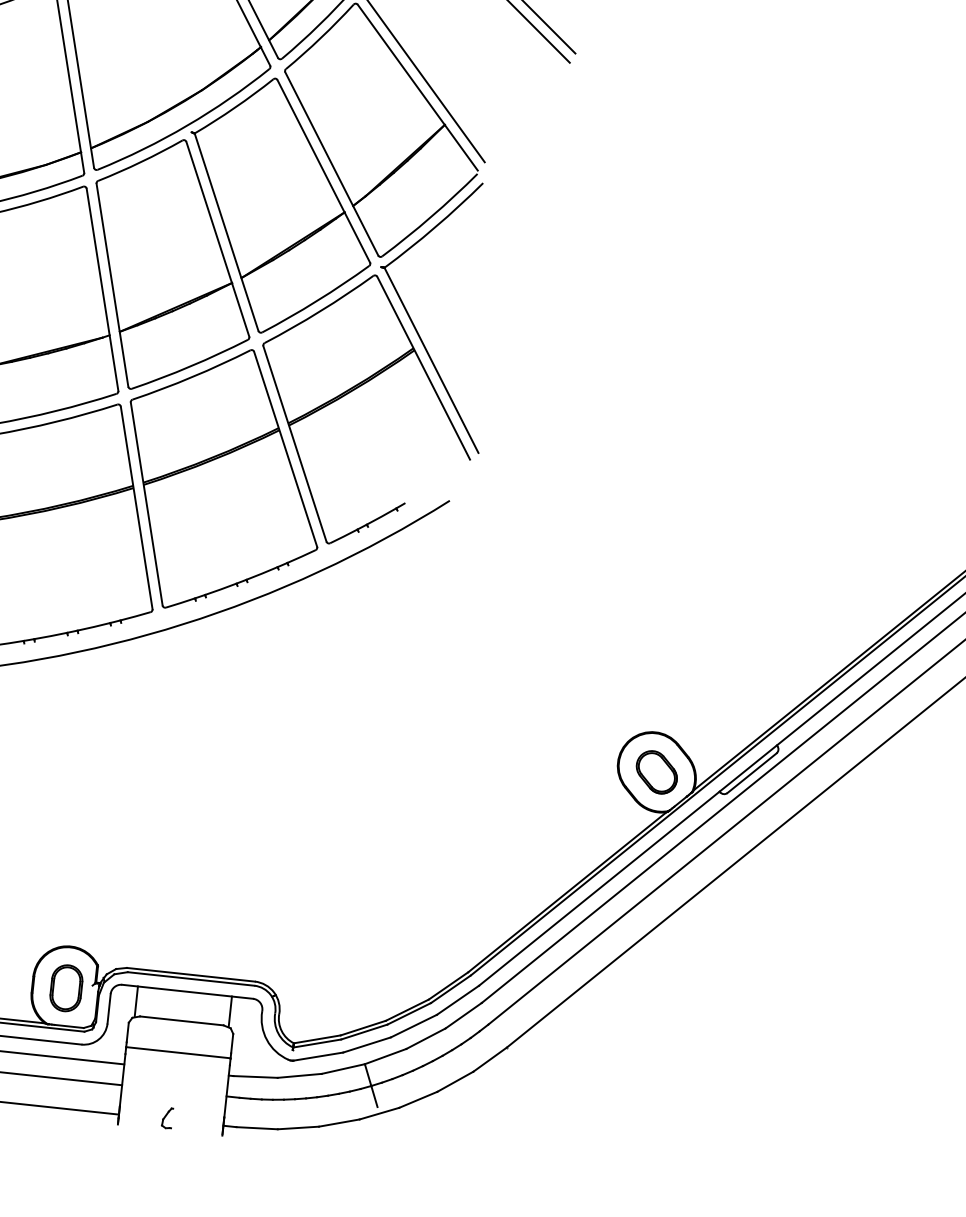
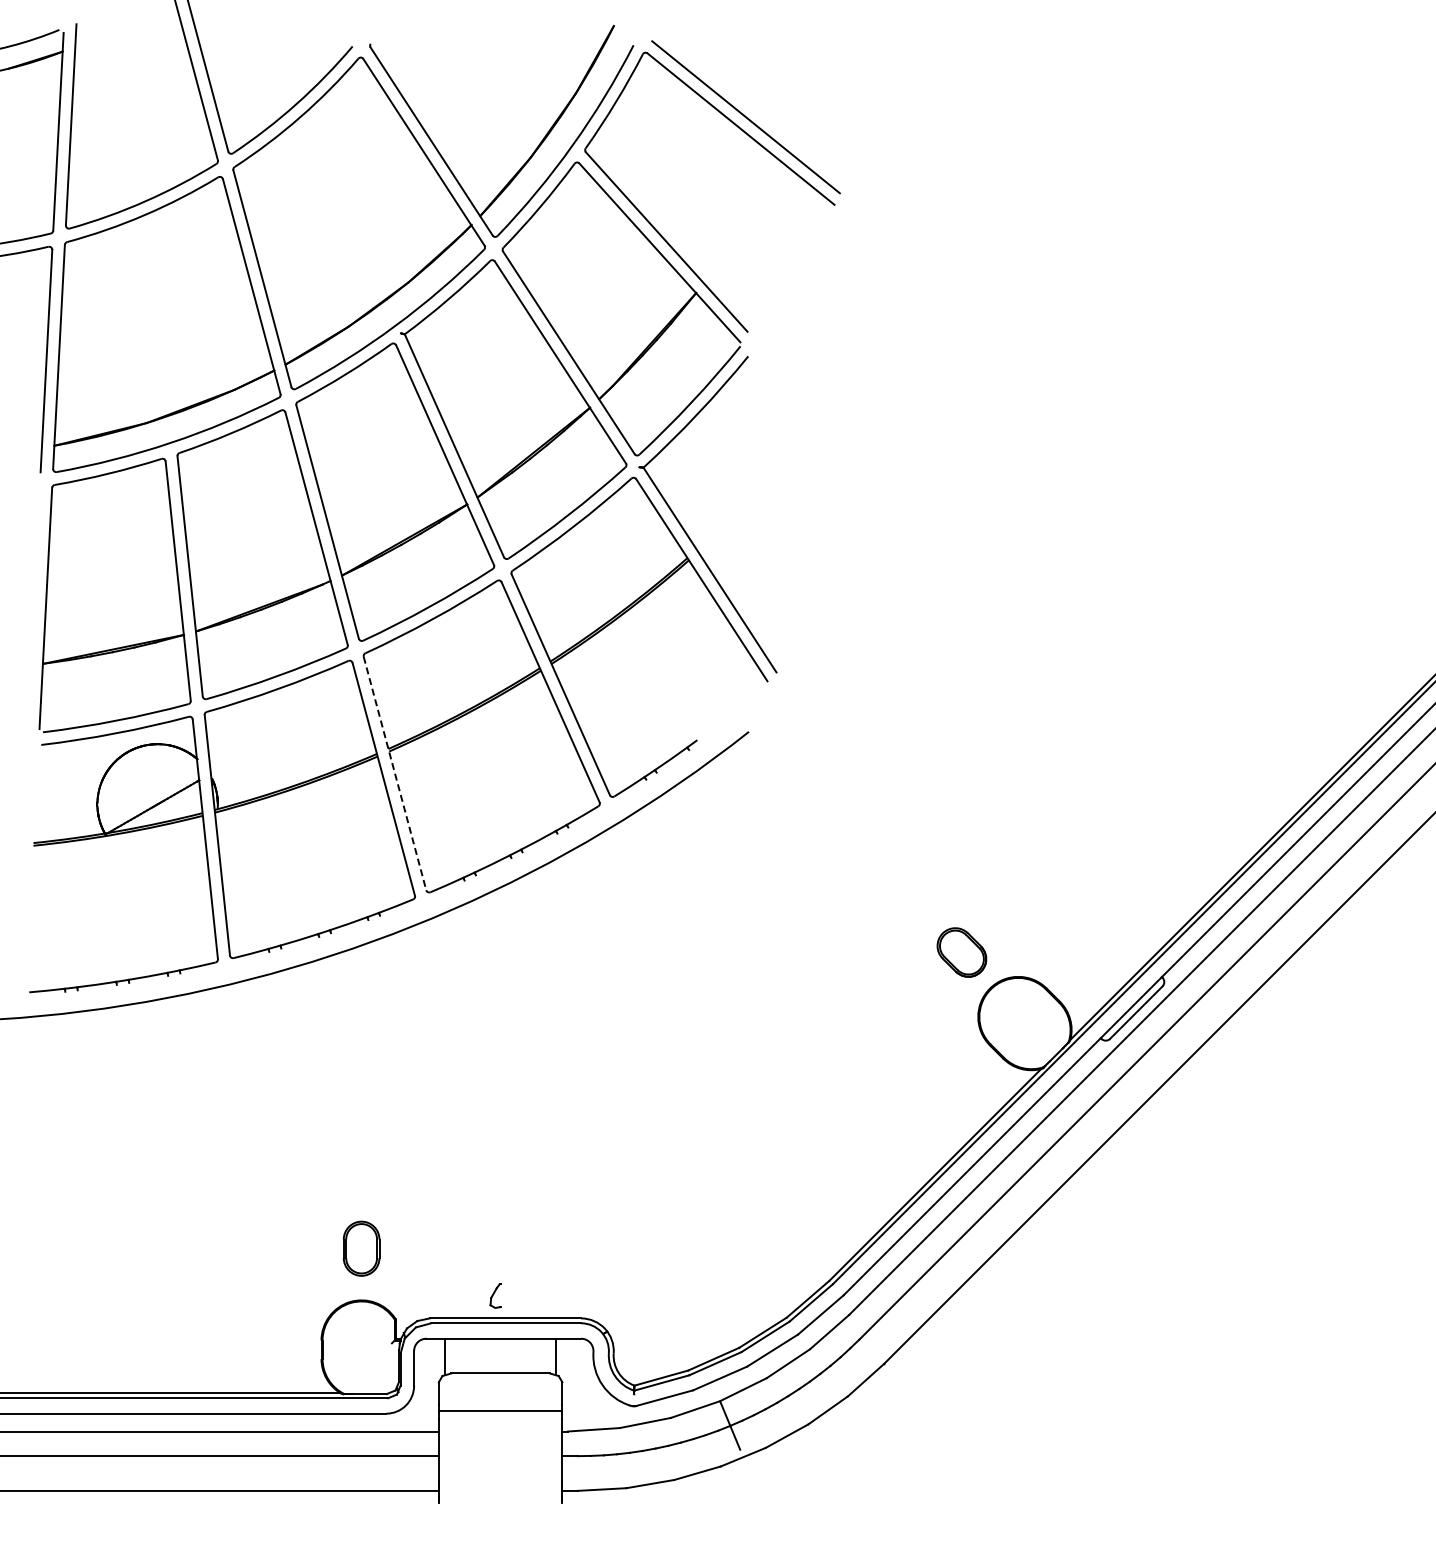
line: (147, 504) -> (395, 773), solid -> dashed
part: (656, 772) -> (961, 952), moved
part: (66, 988) -> (361, 1248), moved
part: (167, 1117) -> (495, 1295), moved

